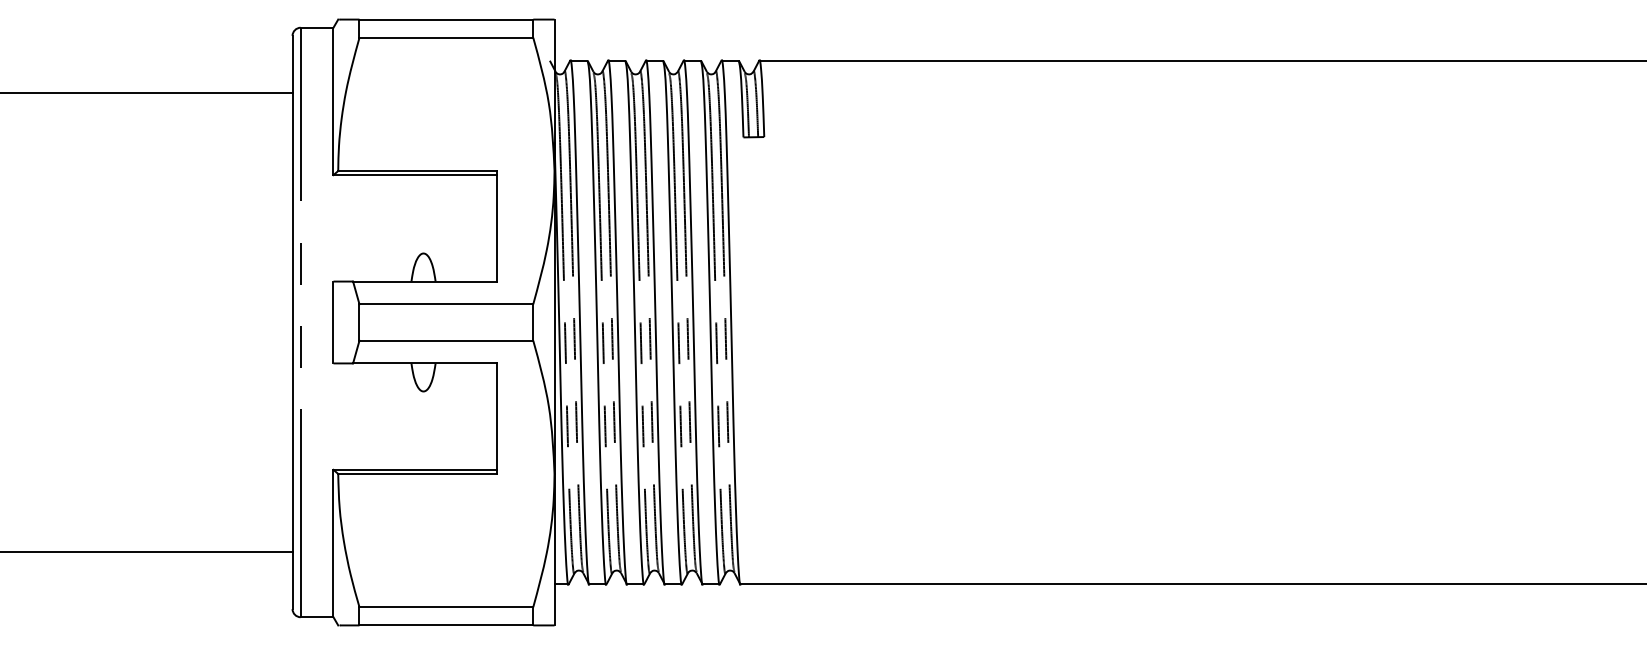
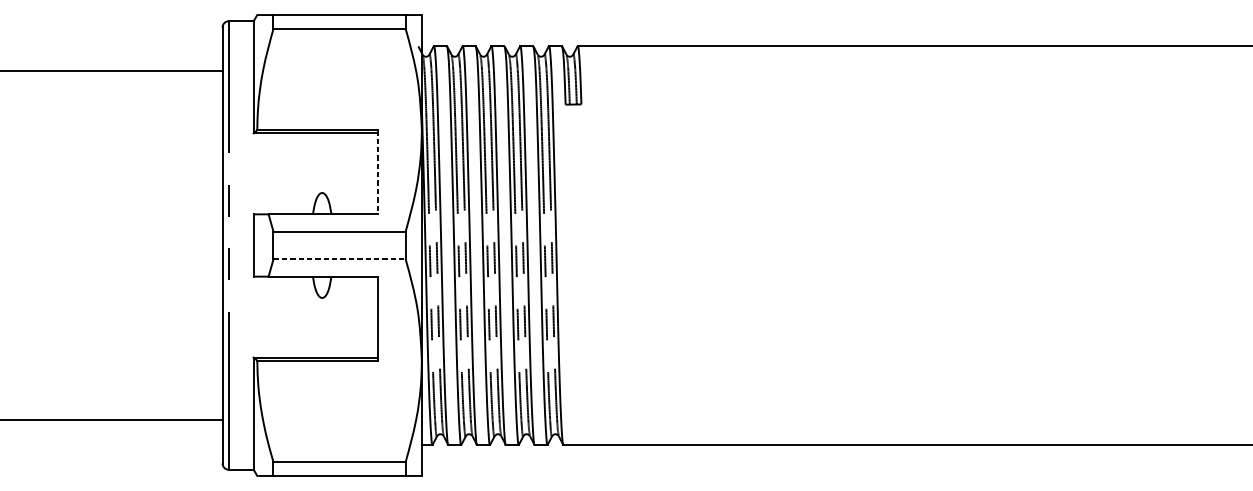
line: (497, 226) -> (378, 172), solid -> dashed
line: (446, 340) -> (339, 259), solid -> dashed

